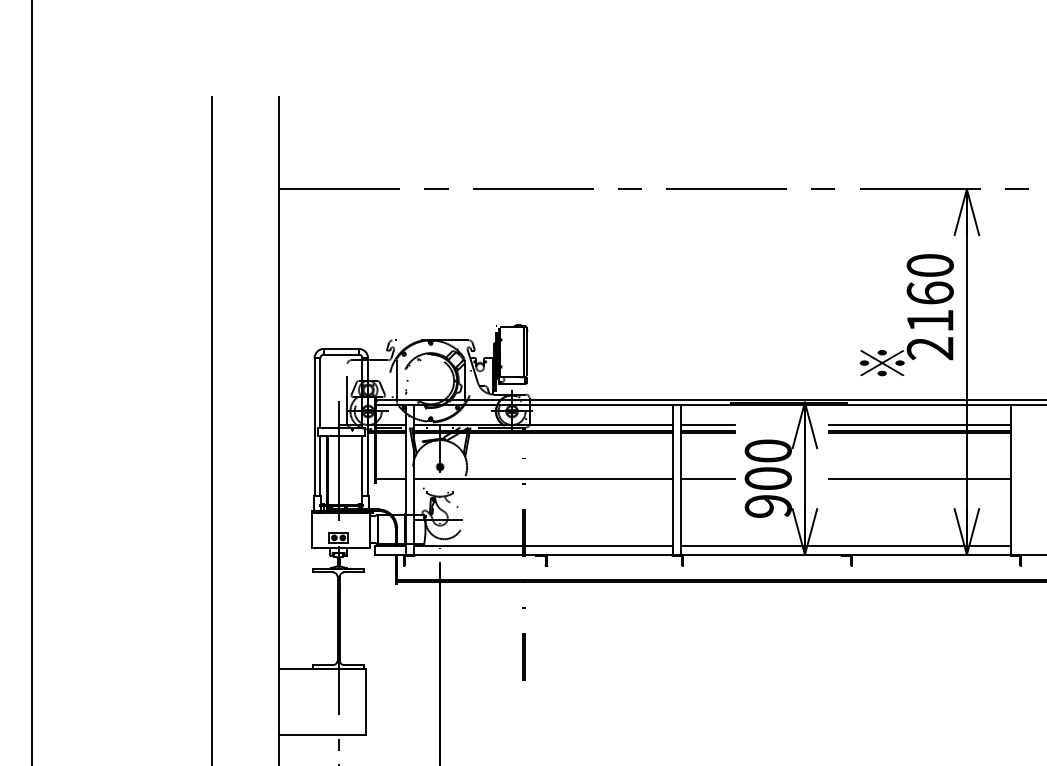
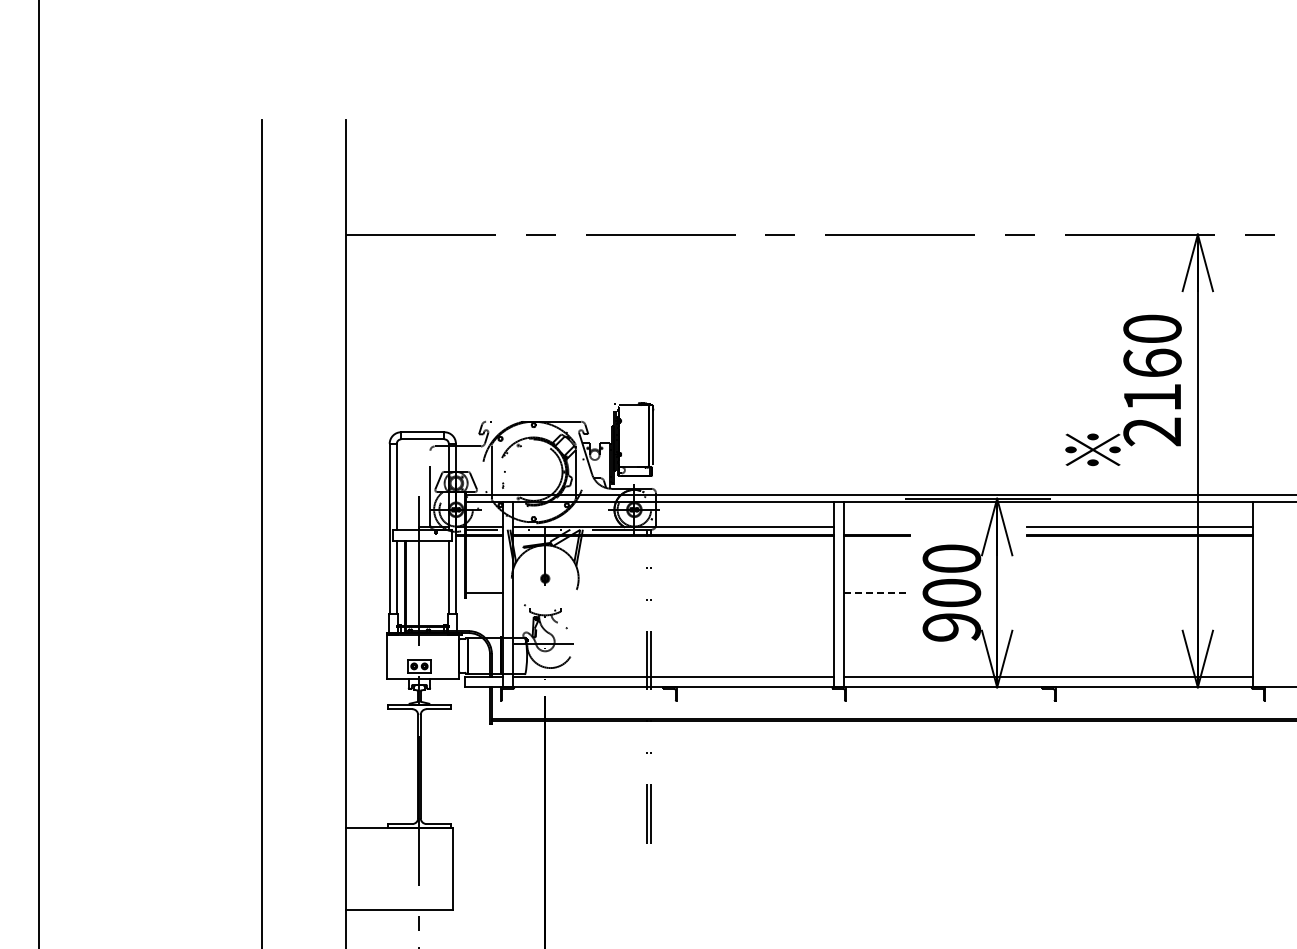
line: (708, 424) -> (877, 526), removed
line: (543, 479) -> (673, 593), removed
line: (708, 479) -> (877, 593), solid -> dashed
line: (919, 479) -> (1139, 593), removed

